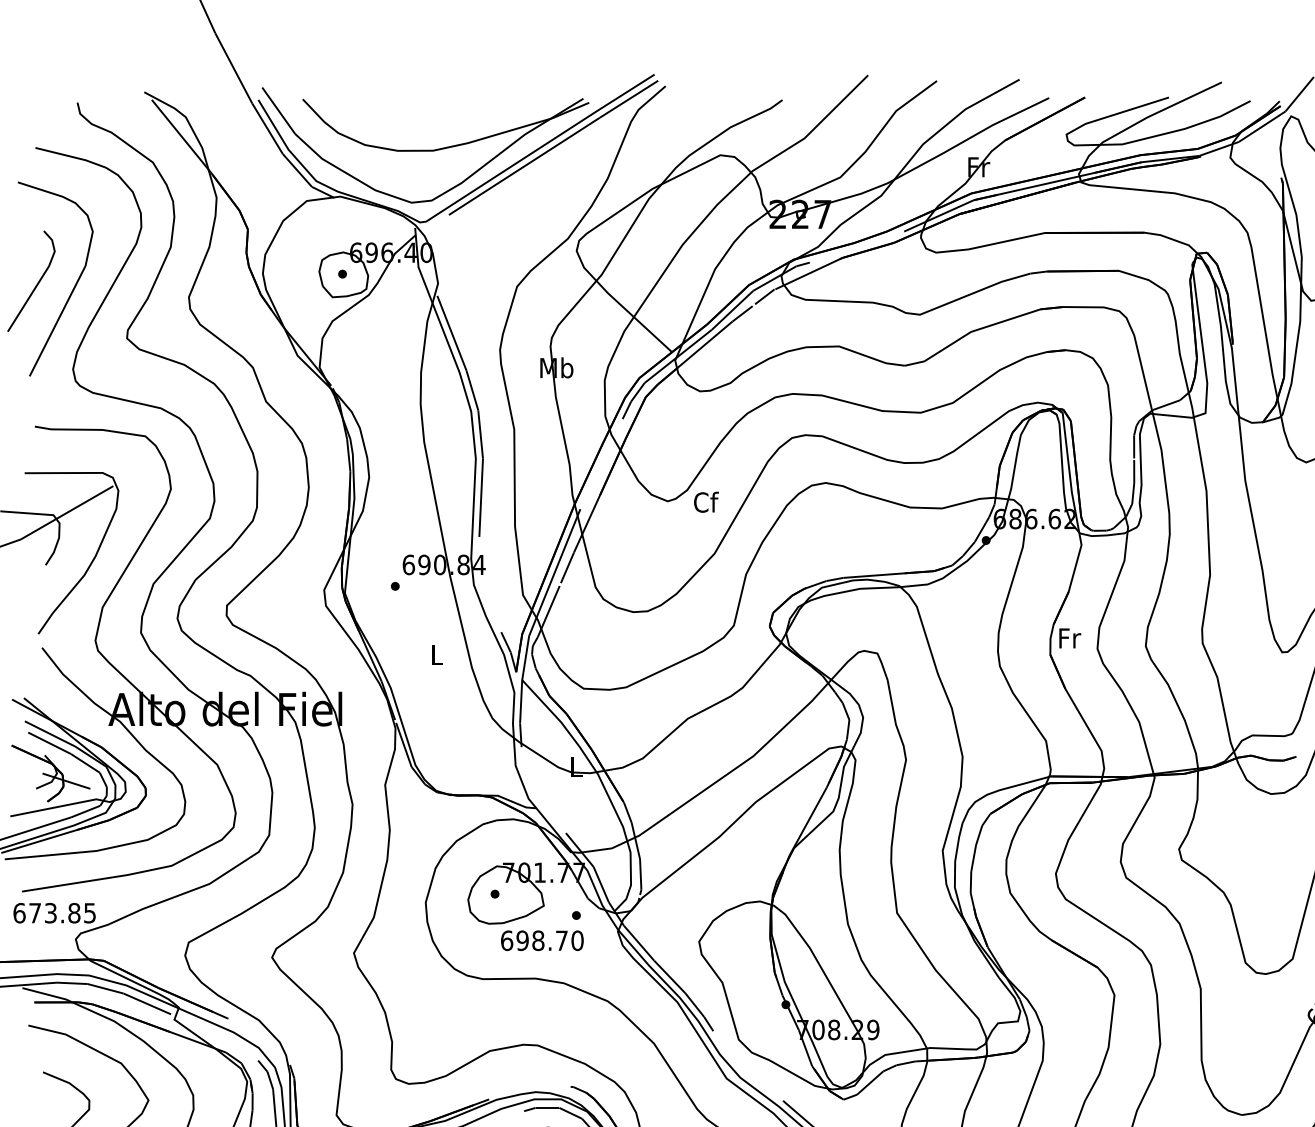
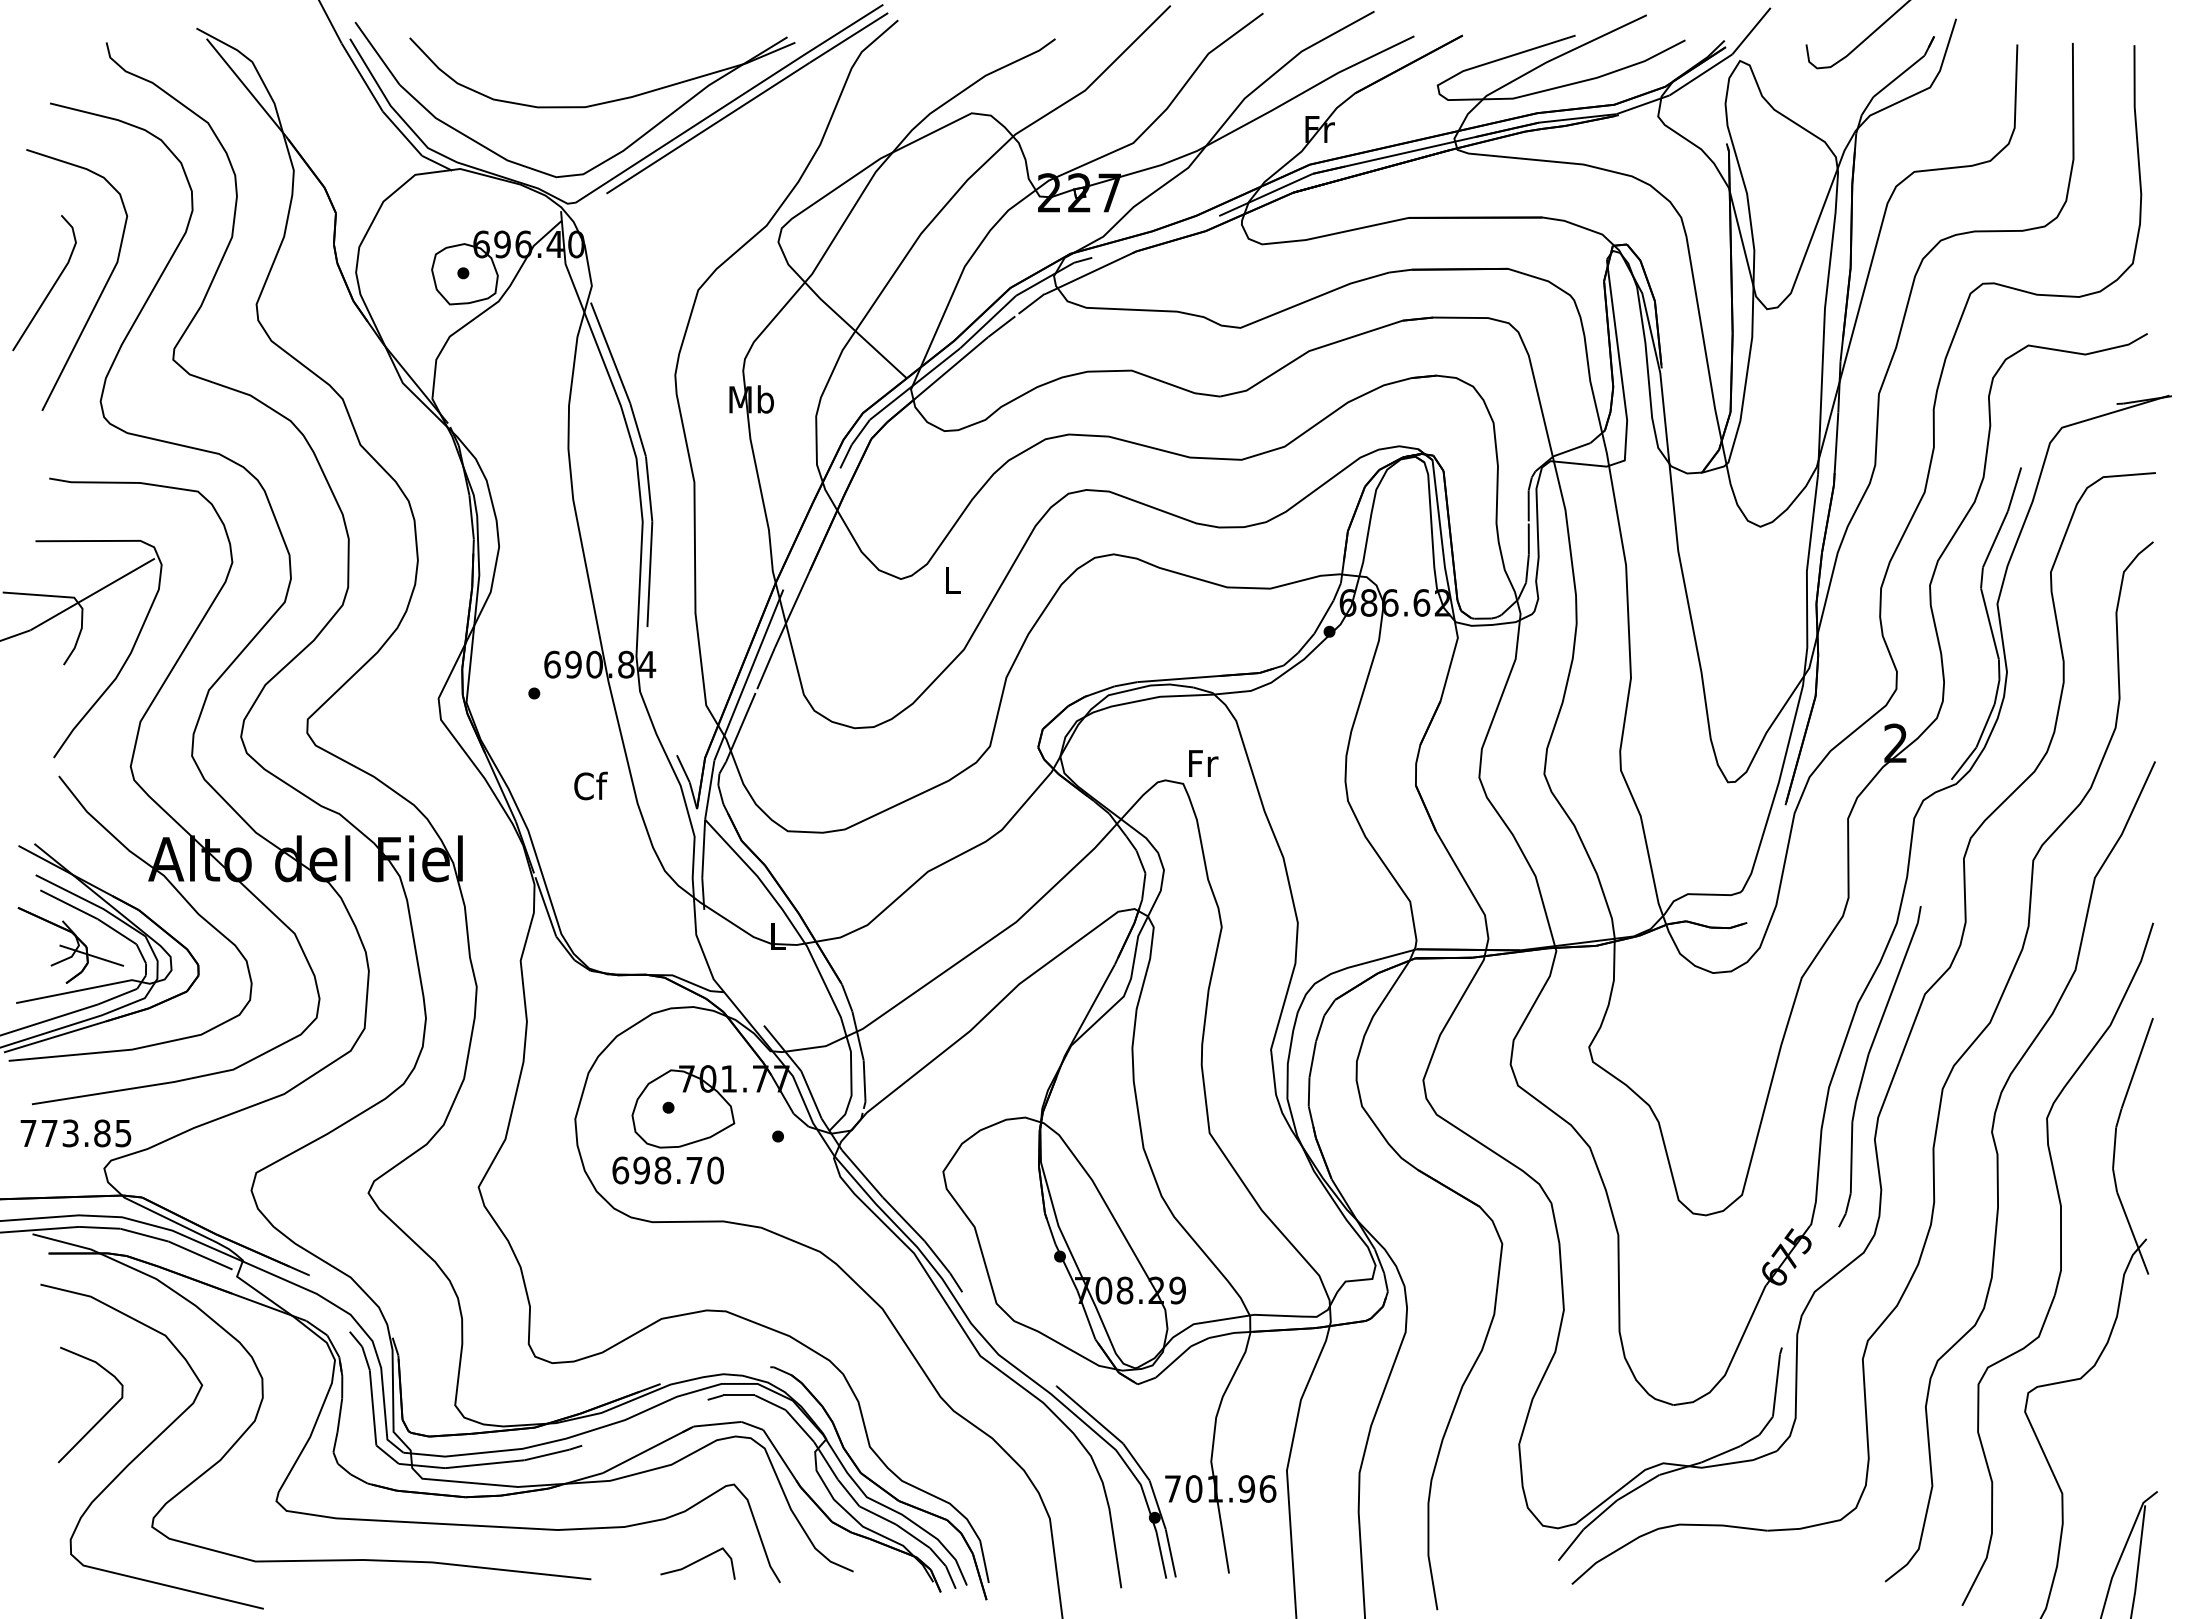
text: (706, 502) -> (952, 580), Cf -> L
text: (1070, 638) -> (1203, 763), moved
text: (437, 654) -> (590, 785), L -> Cf
text: (19, 913) -> (28, 1133), 673.85 -> 773.85
text: (541, 940) -> (667, 1170), moved

